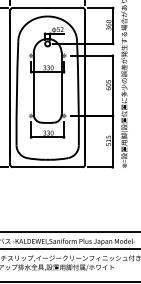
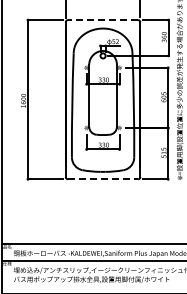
line: (47, 8) -> (102, 20), solid -> dashed
line: (48, 167) -> (103, 179), solid -> dashed

